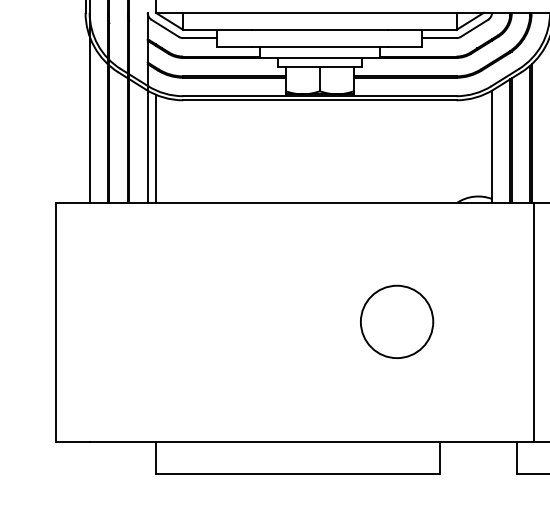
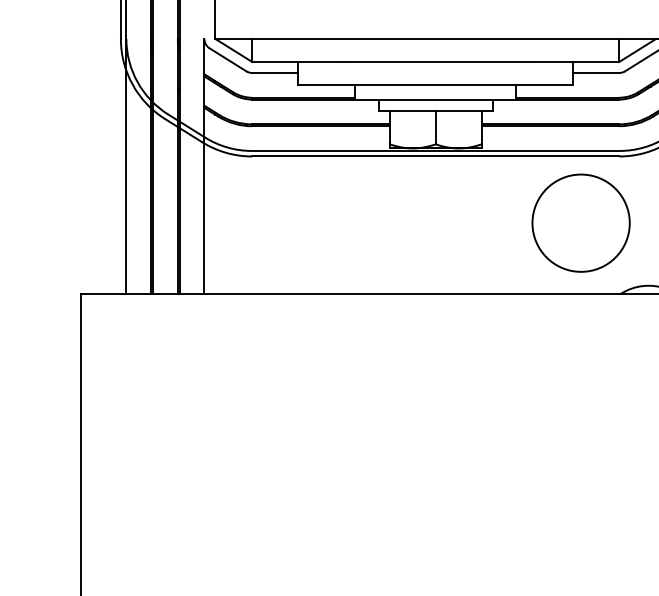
line: (155, 148) -> (214, 221), removed
circle: (397, 321) -> (581, 222), moved

